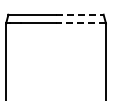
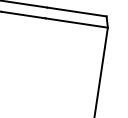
line: (79, 14) -> (76, 11), dashed -> solid
line: (80, 23) -> (76, 23), dashed -> solid

